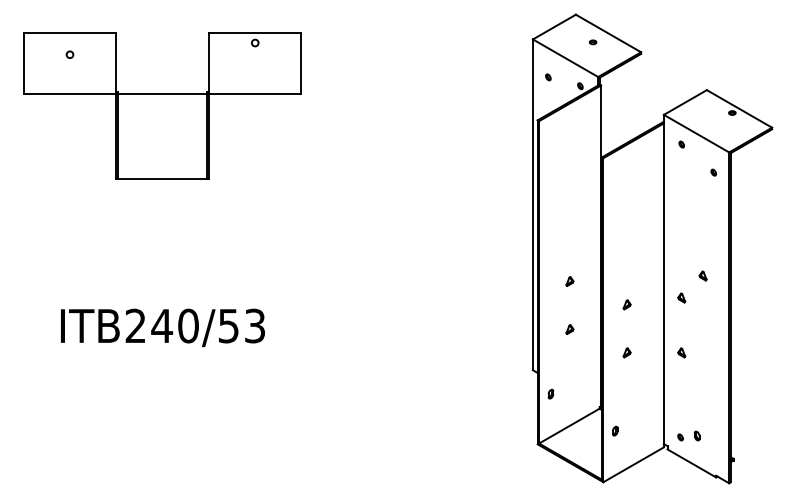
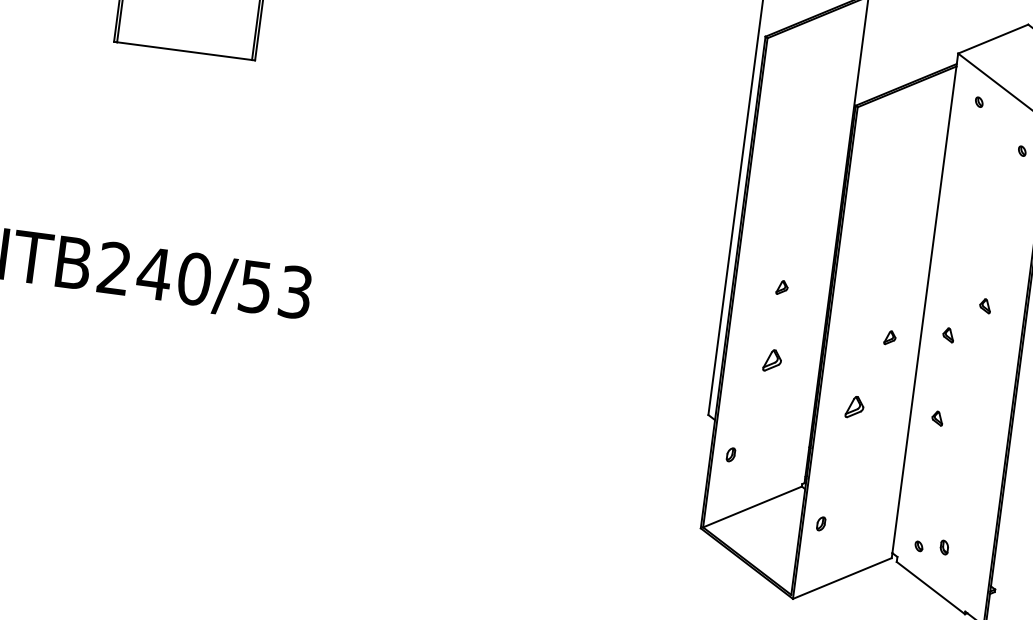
part: (626, 304) -> (889, 337), moved
part: (569, 329) -> (772, 360), size x1.6
part: (626, 352) -> (853, 406), size x1.6

